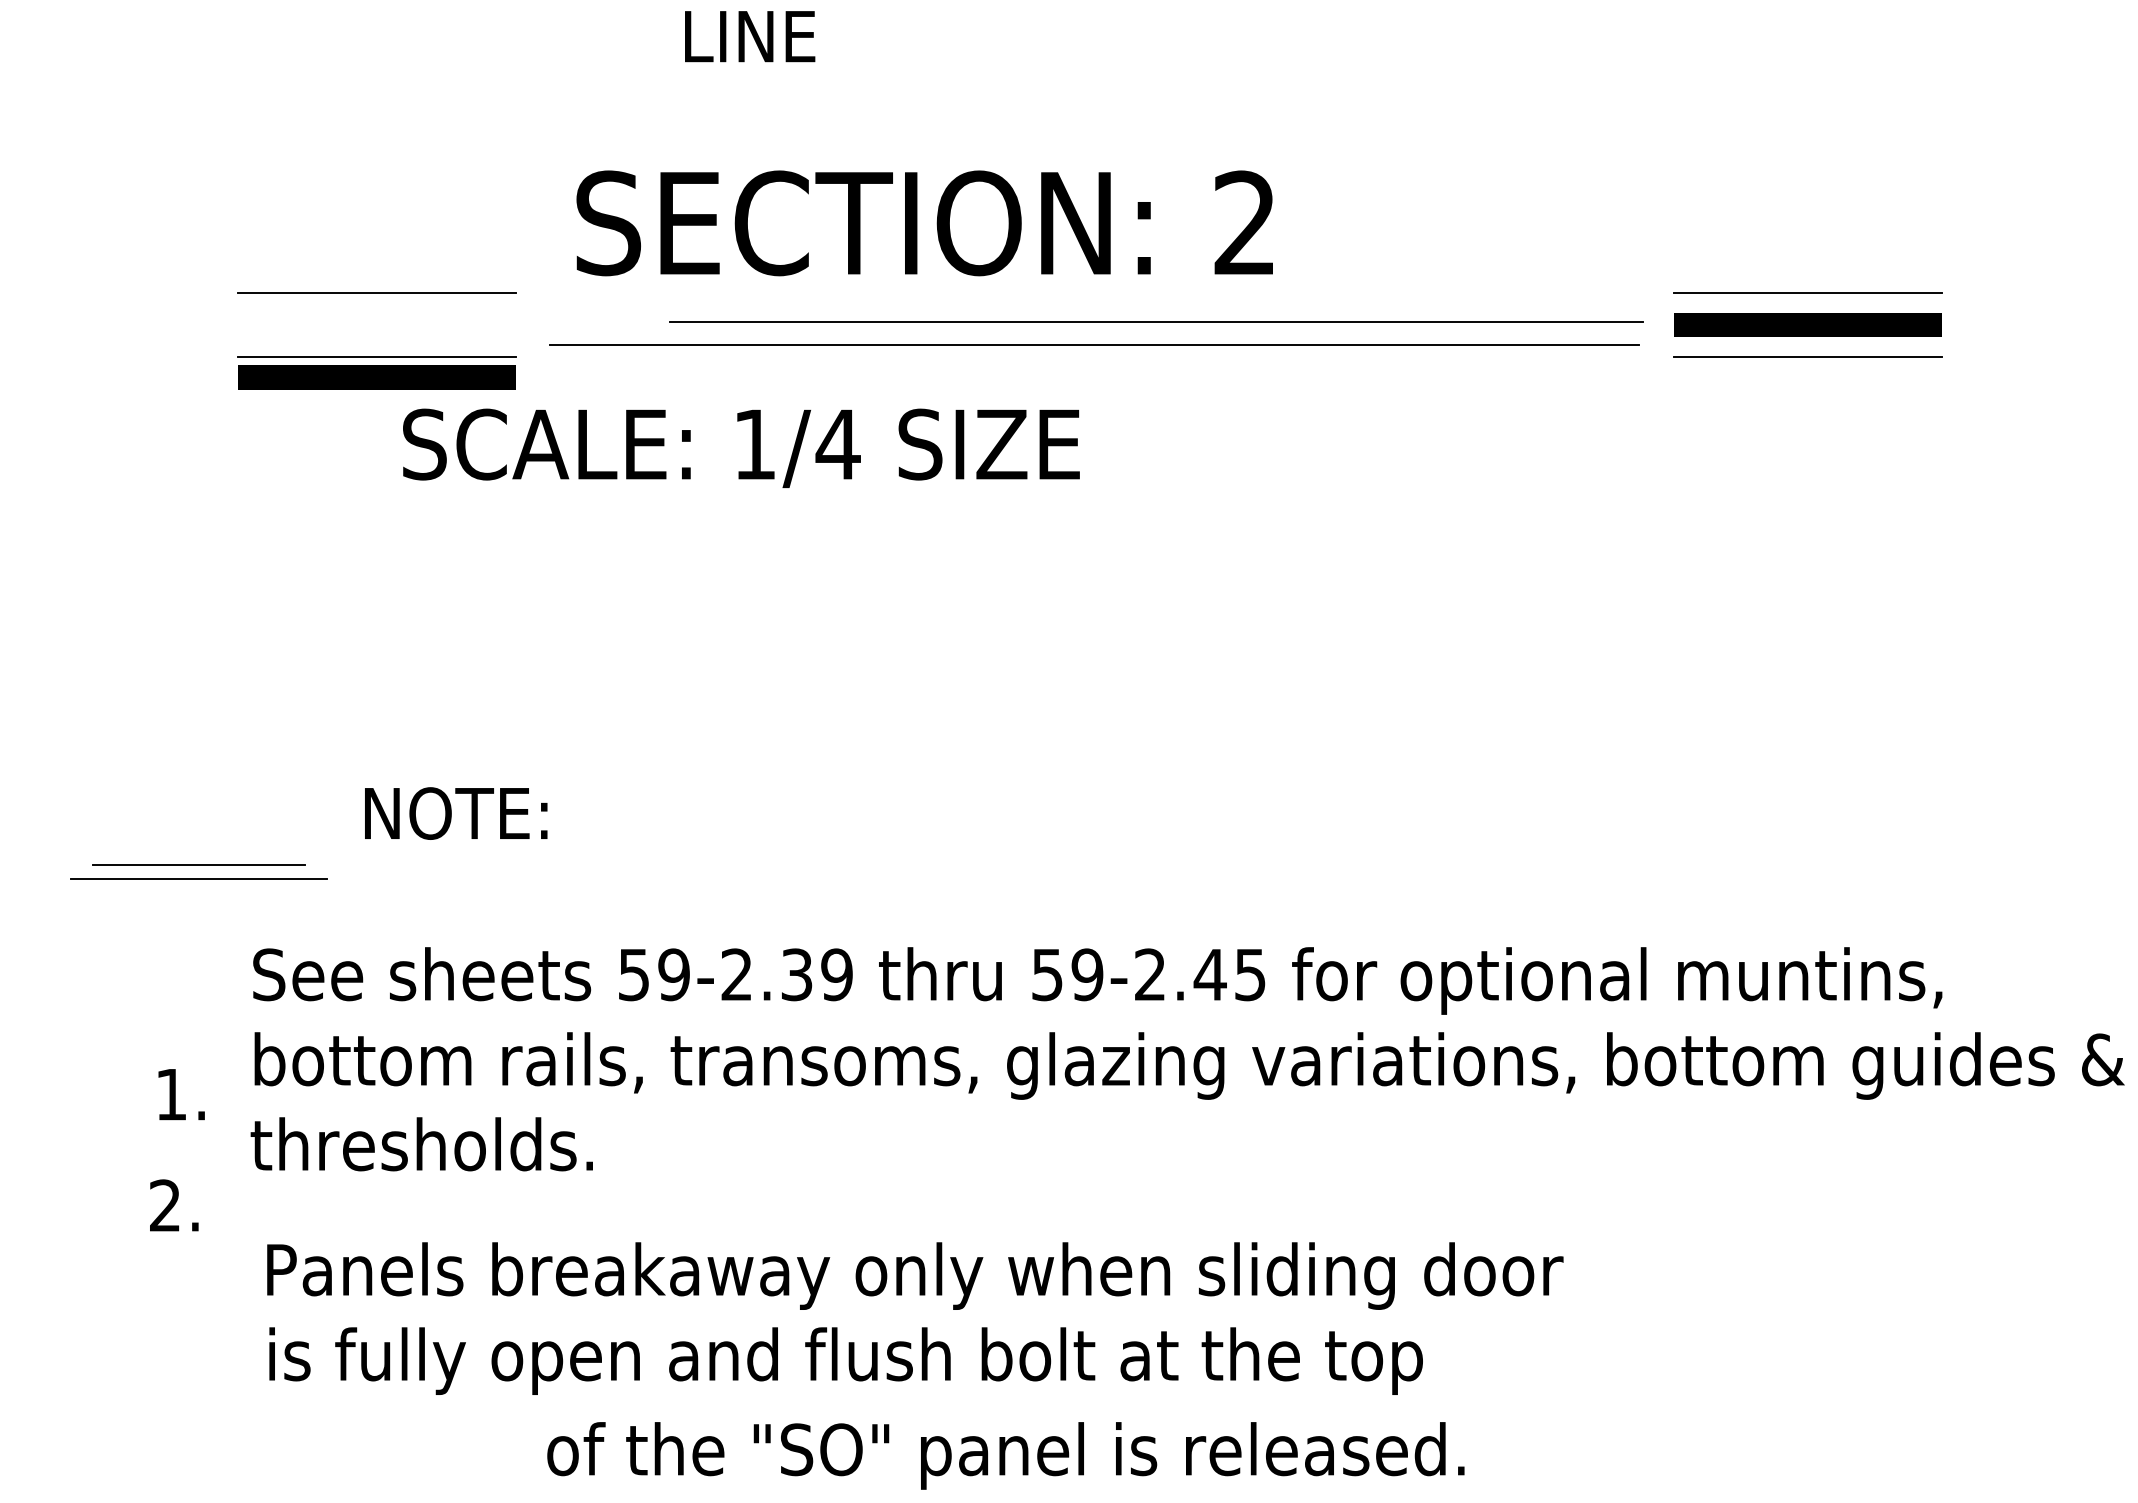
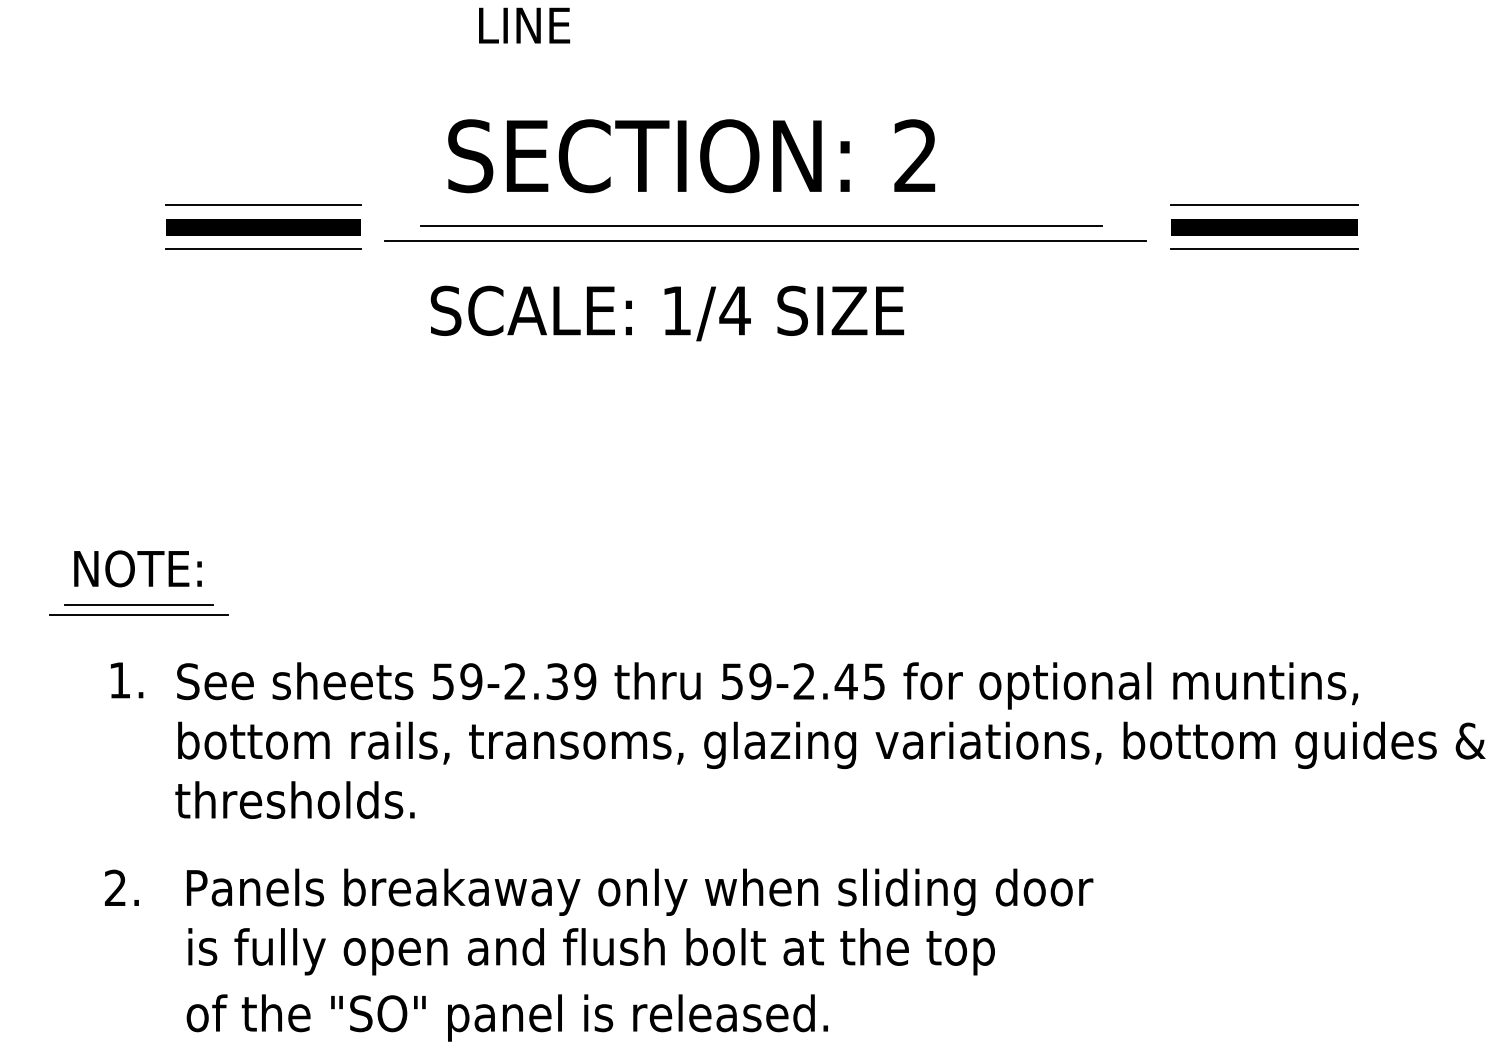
text: (924, 223) -> (691, 156), moved
line: (1156, 322) -> (761, 225), moved
line: (376, 378) -> (263, 227), moved
text: (741, 448) -> (667, 313), moved
text: (455, 812) -> (137, 568), moved
text: (182, 1094) -> (127, 680), moved
text: (173, 1204) -> (121, 887), moved
text: (1004, 1455) -> (506, 1017), moved

